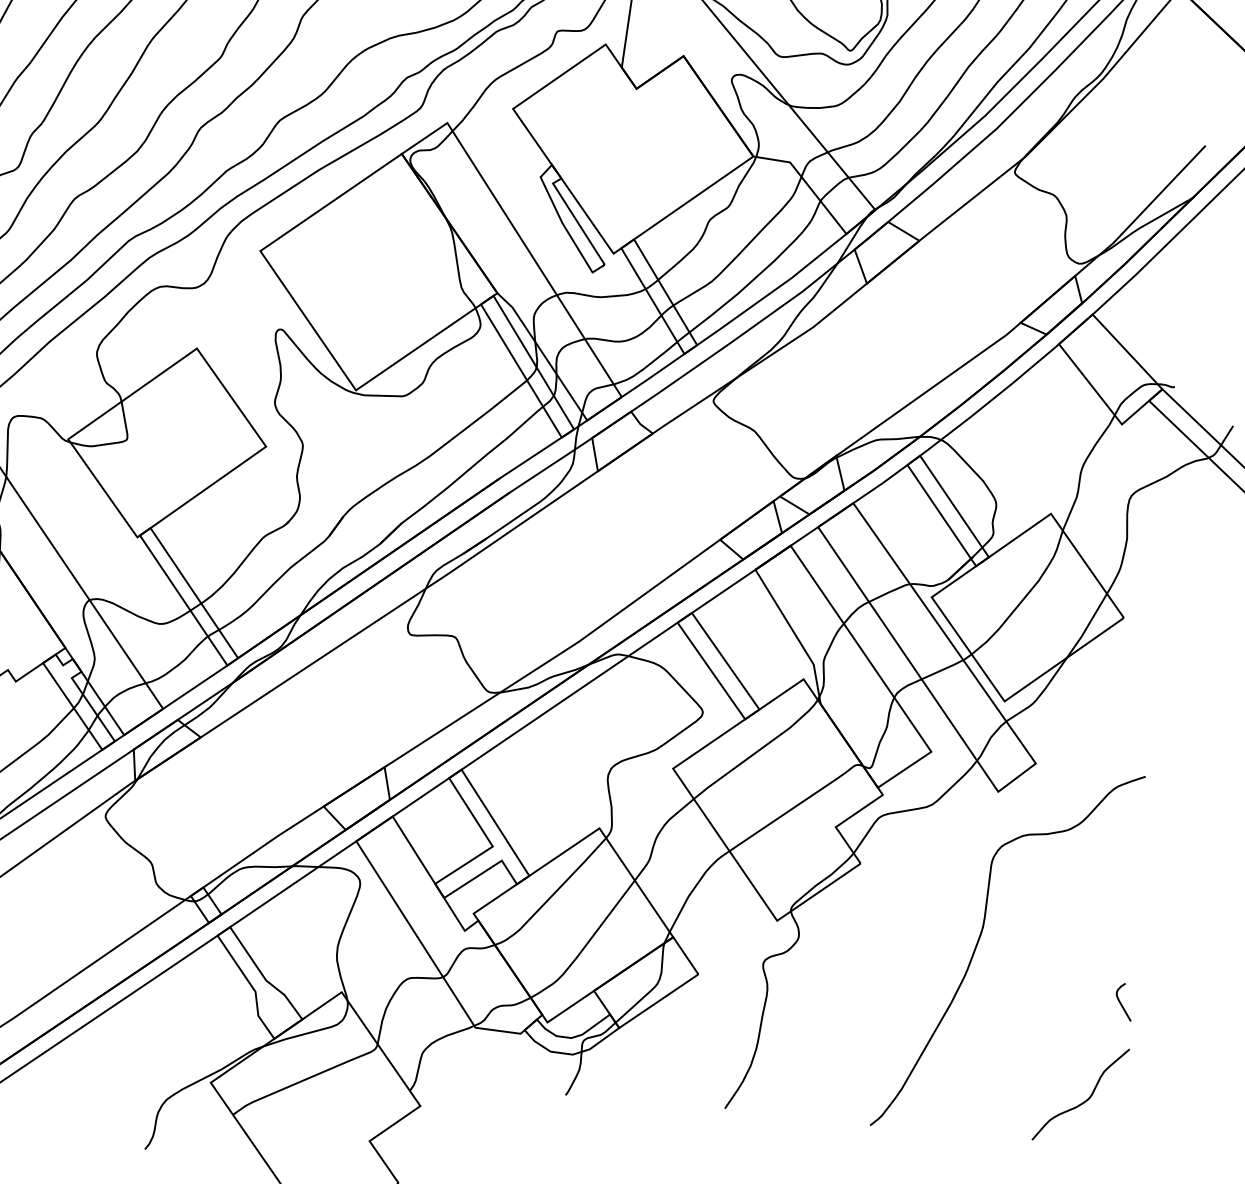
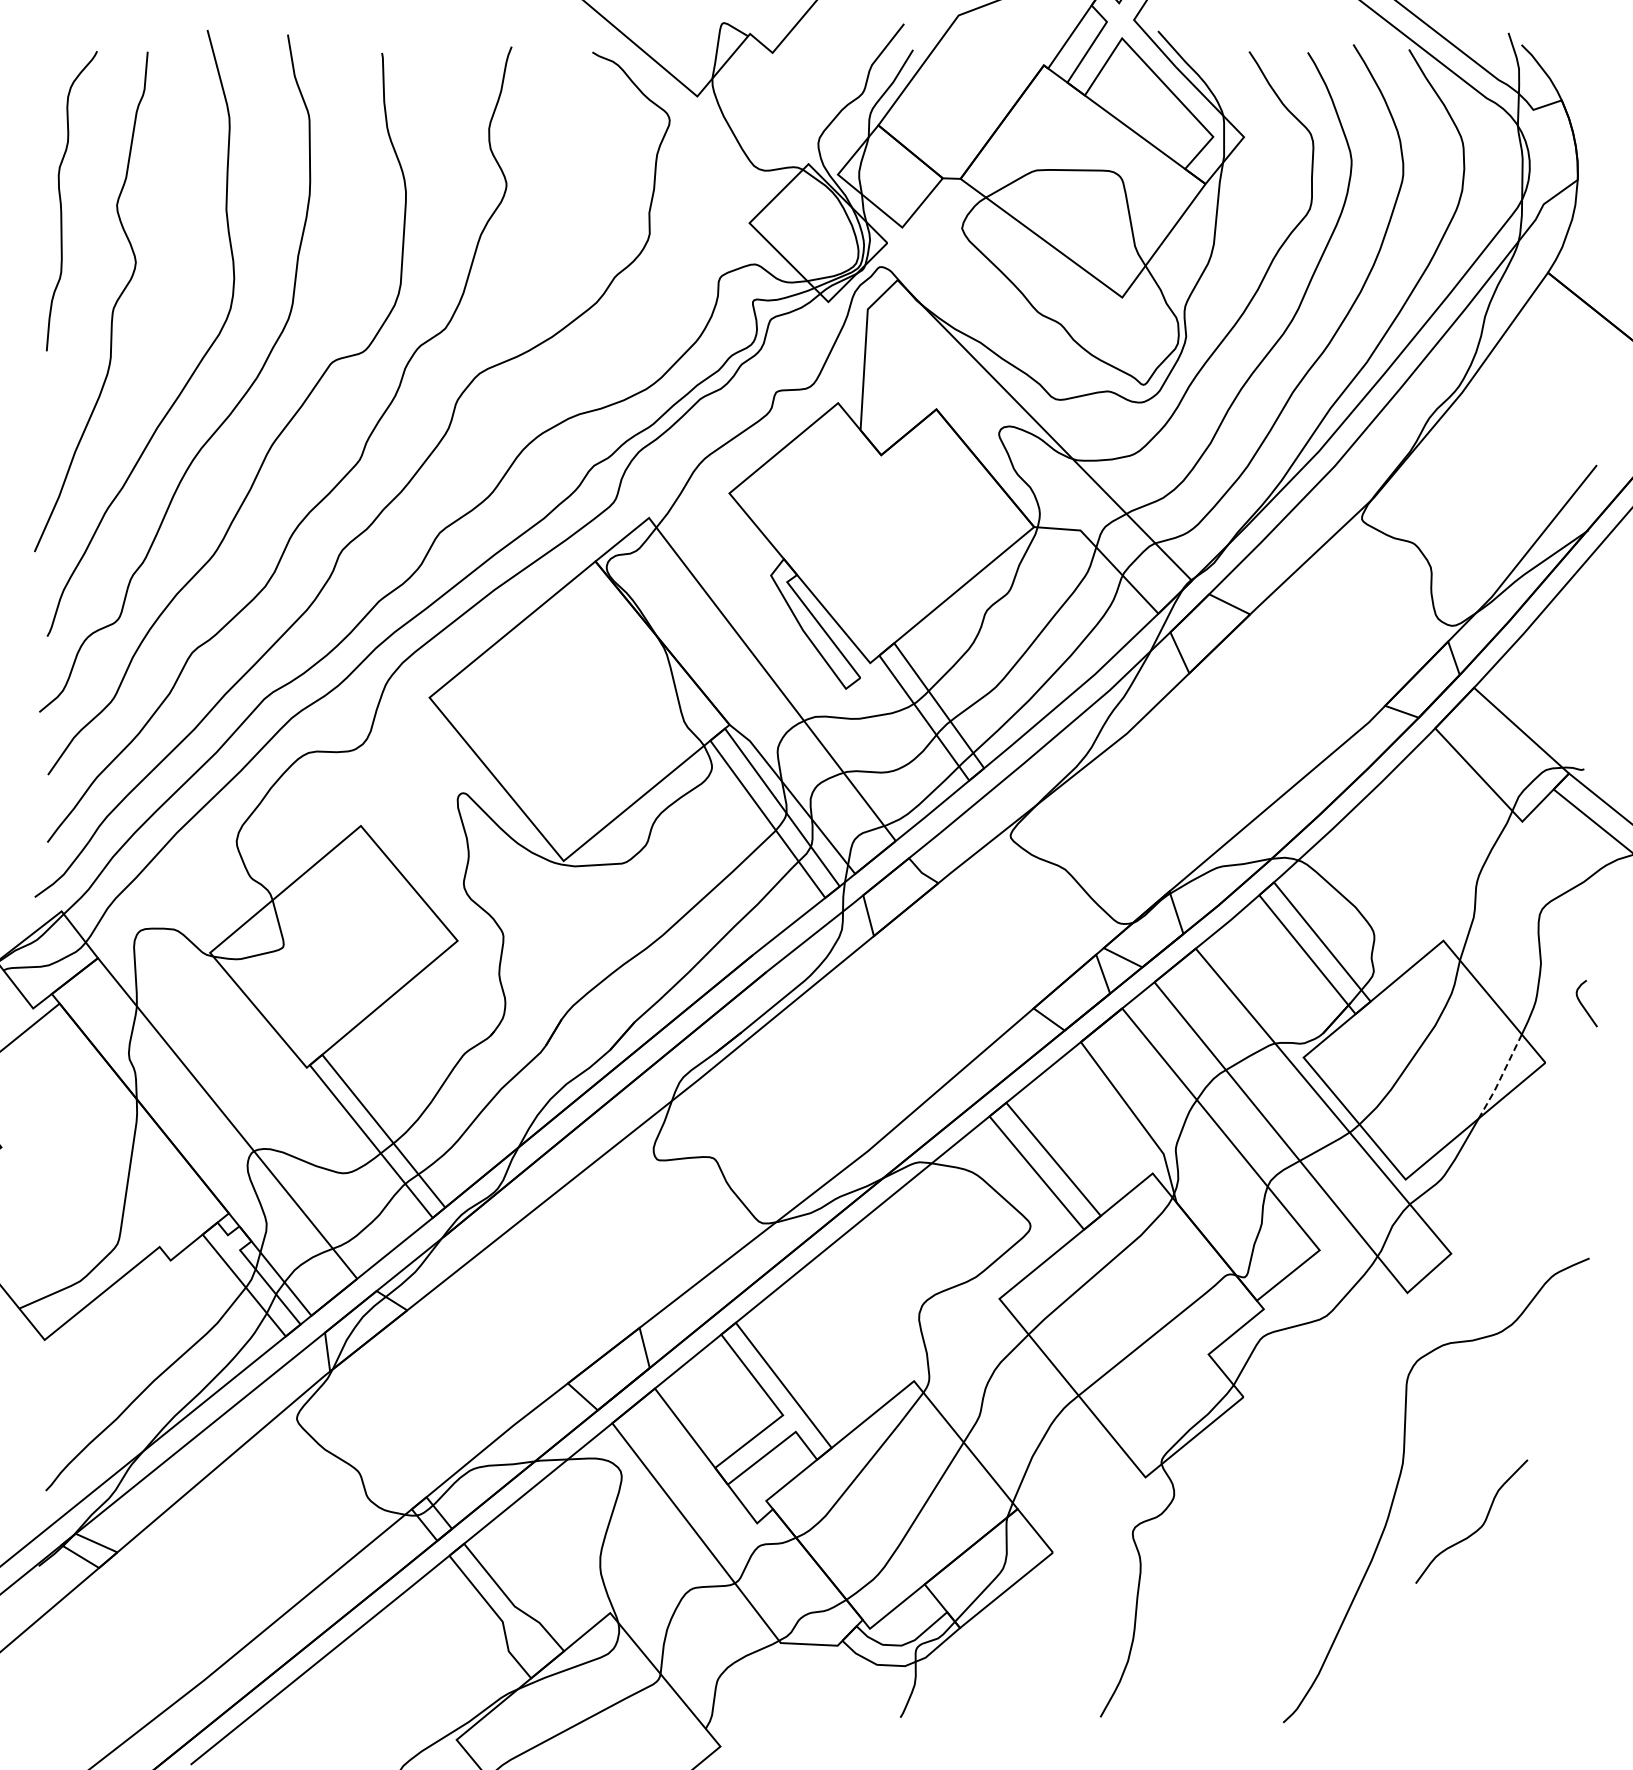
line: (1087, 627) -> (1500, 1078), solid -> dashed
curve: (1121, 1003) -> (1583, 1005), moved
curve: (1083, 1101) -> (1475, 1530), moved

